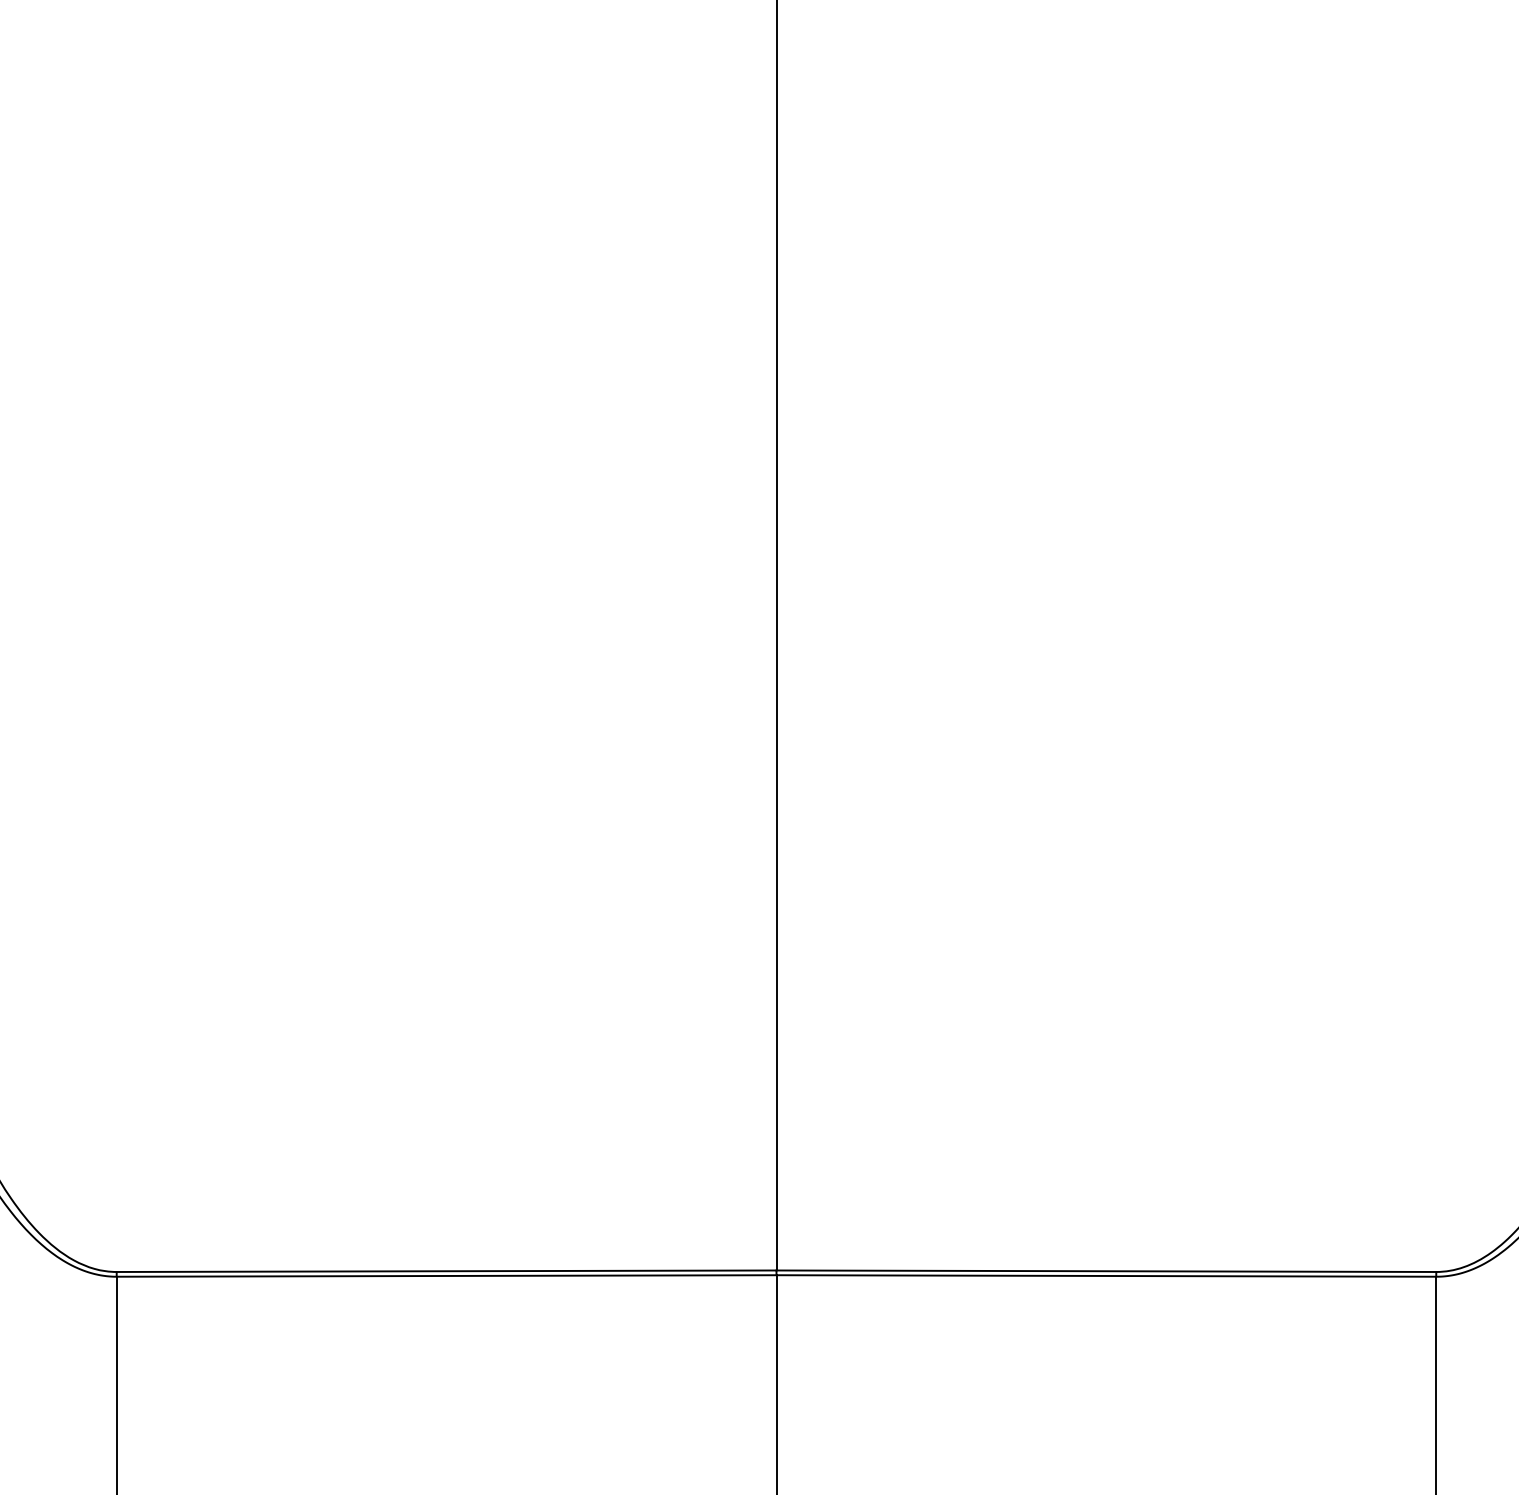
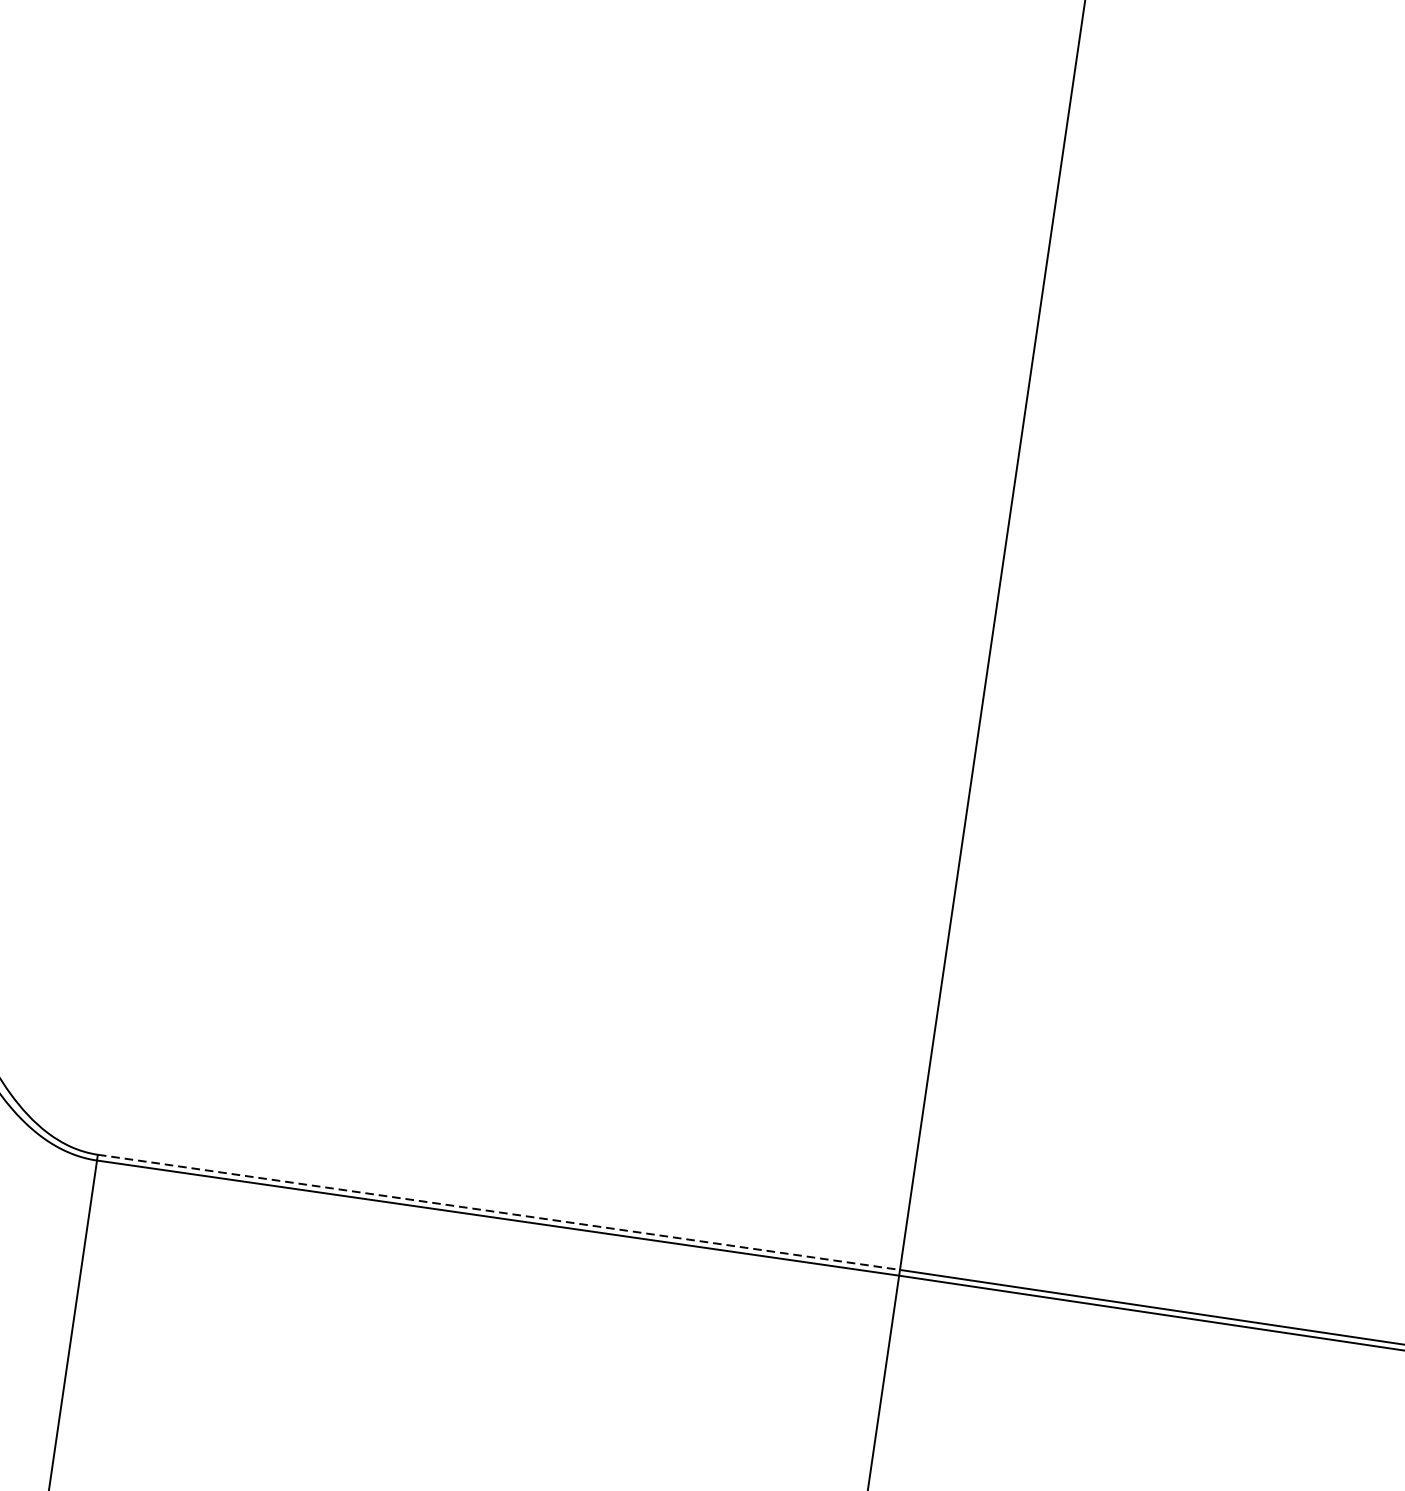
line: (446, 1271) -> (498, 1212), solid -> dashed

